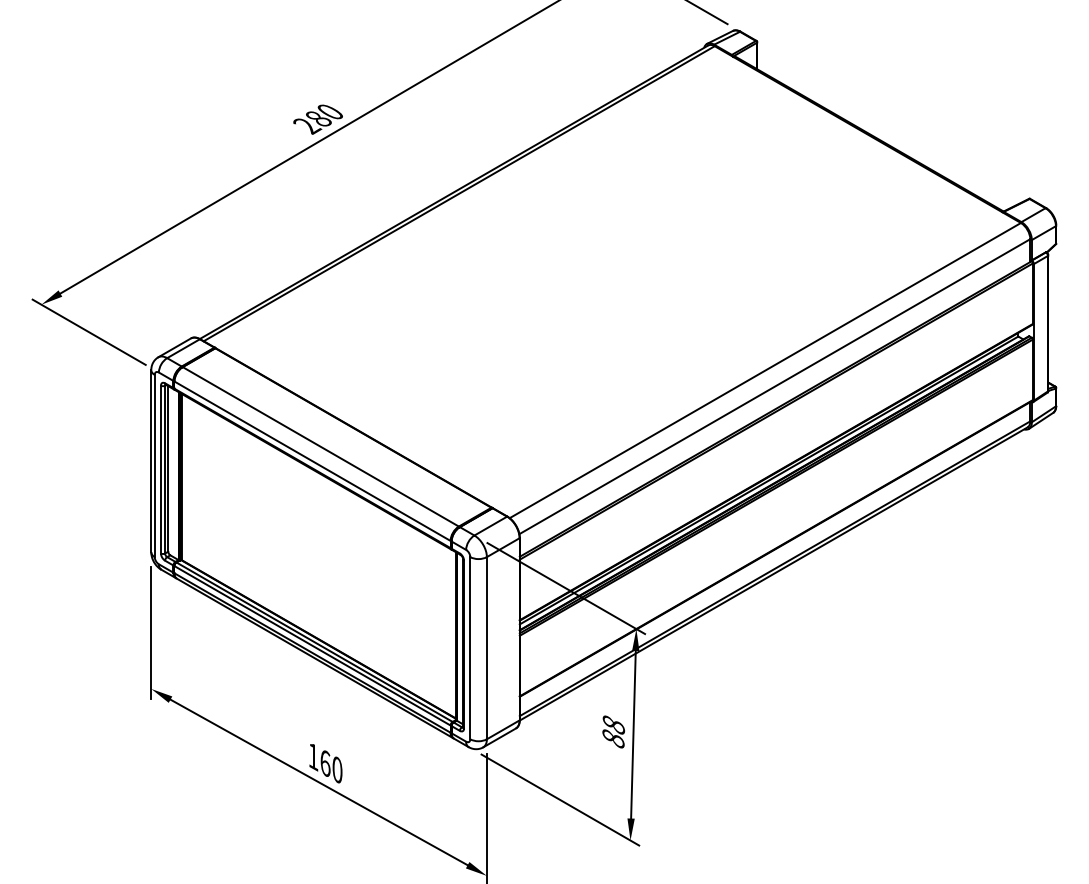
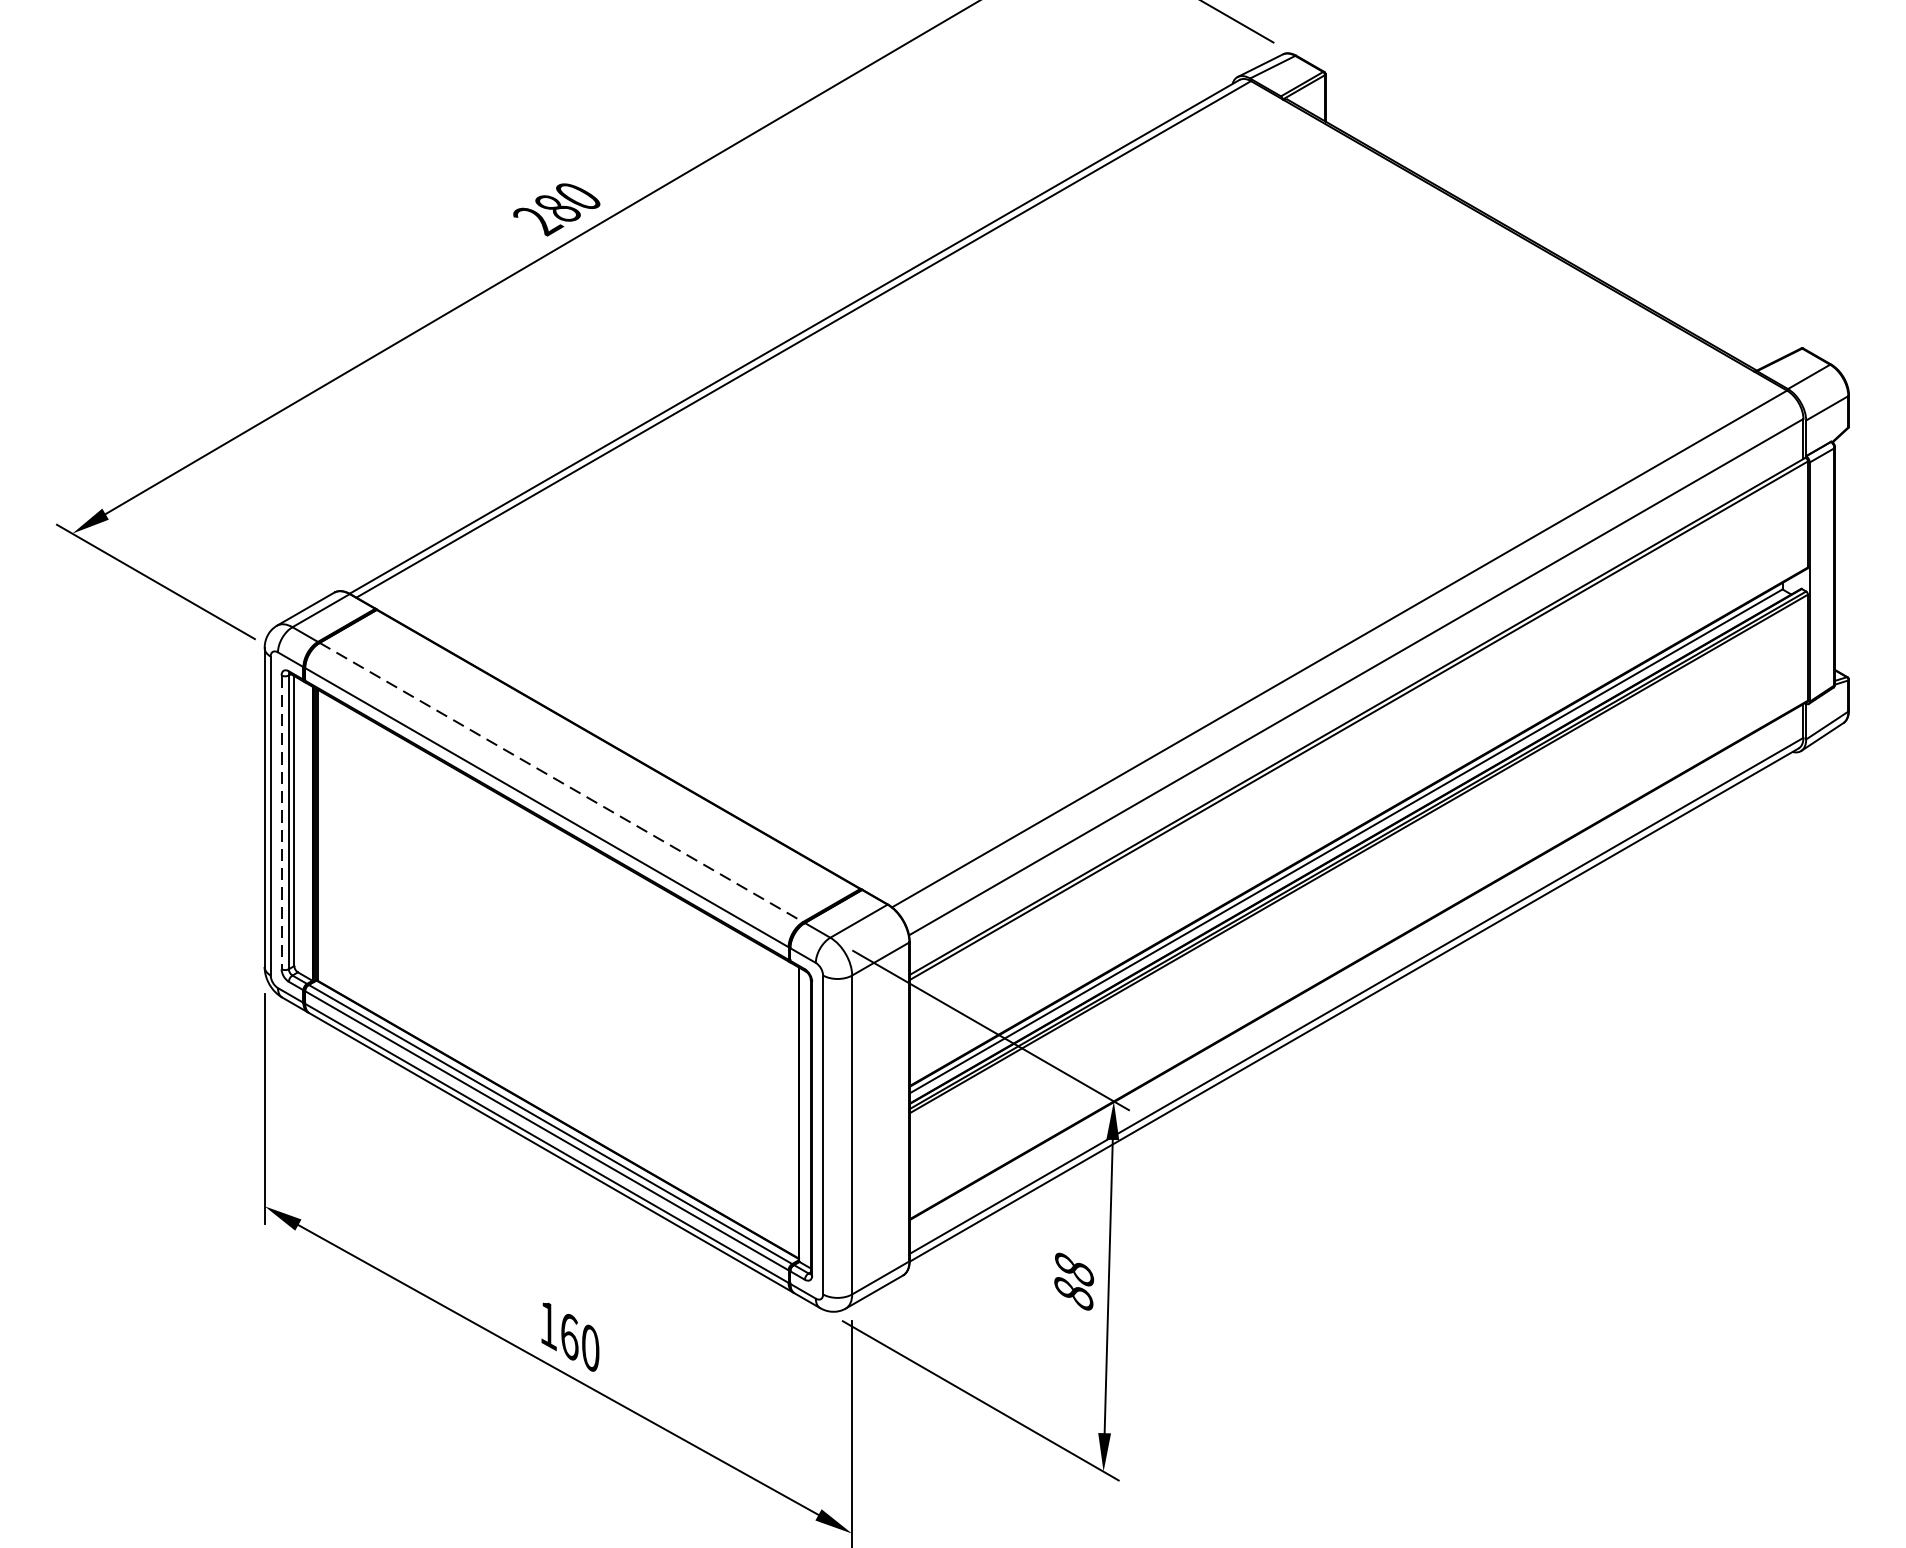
line: (321, 447) -> (562, 783), solid -> dashed
line: (160, 469) -> (280, 822), solid -> dashed

